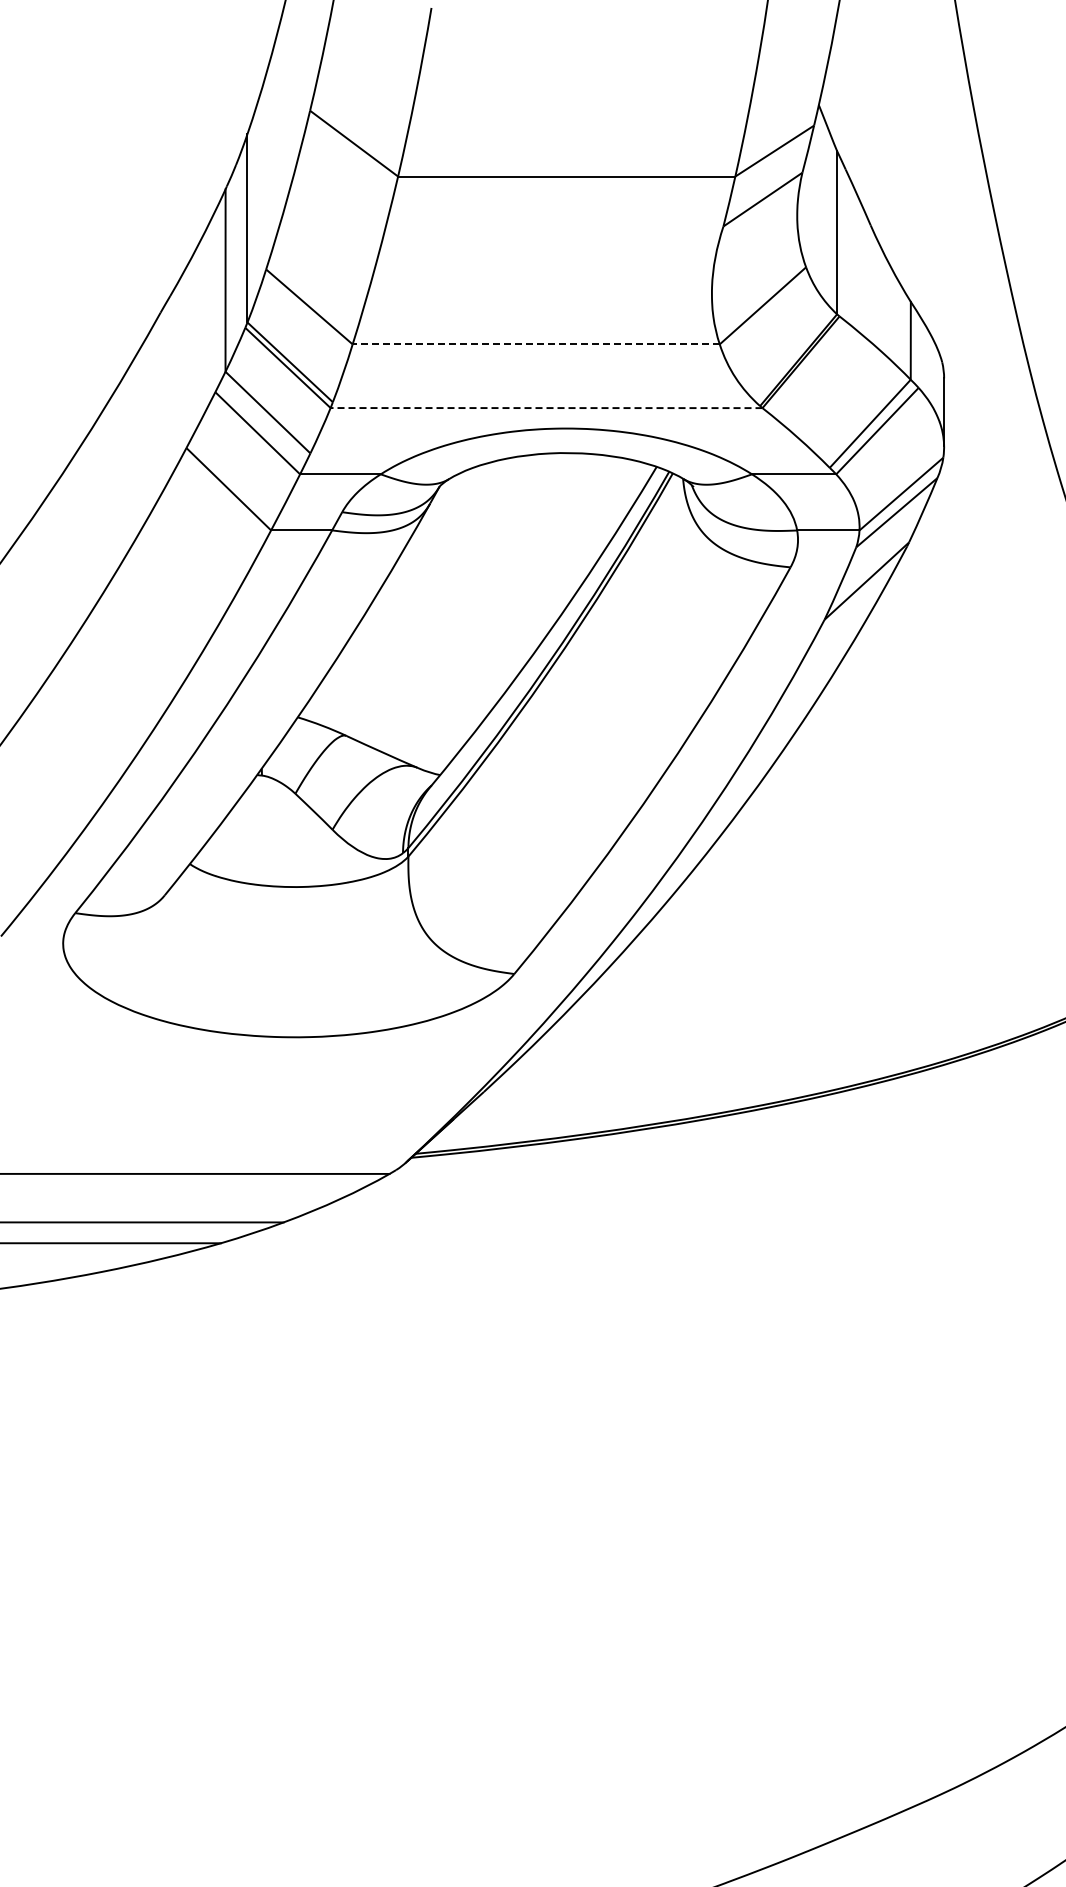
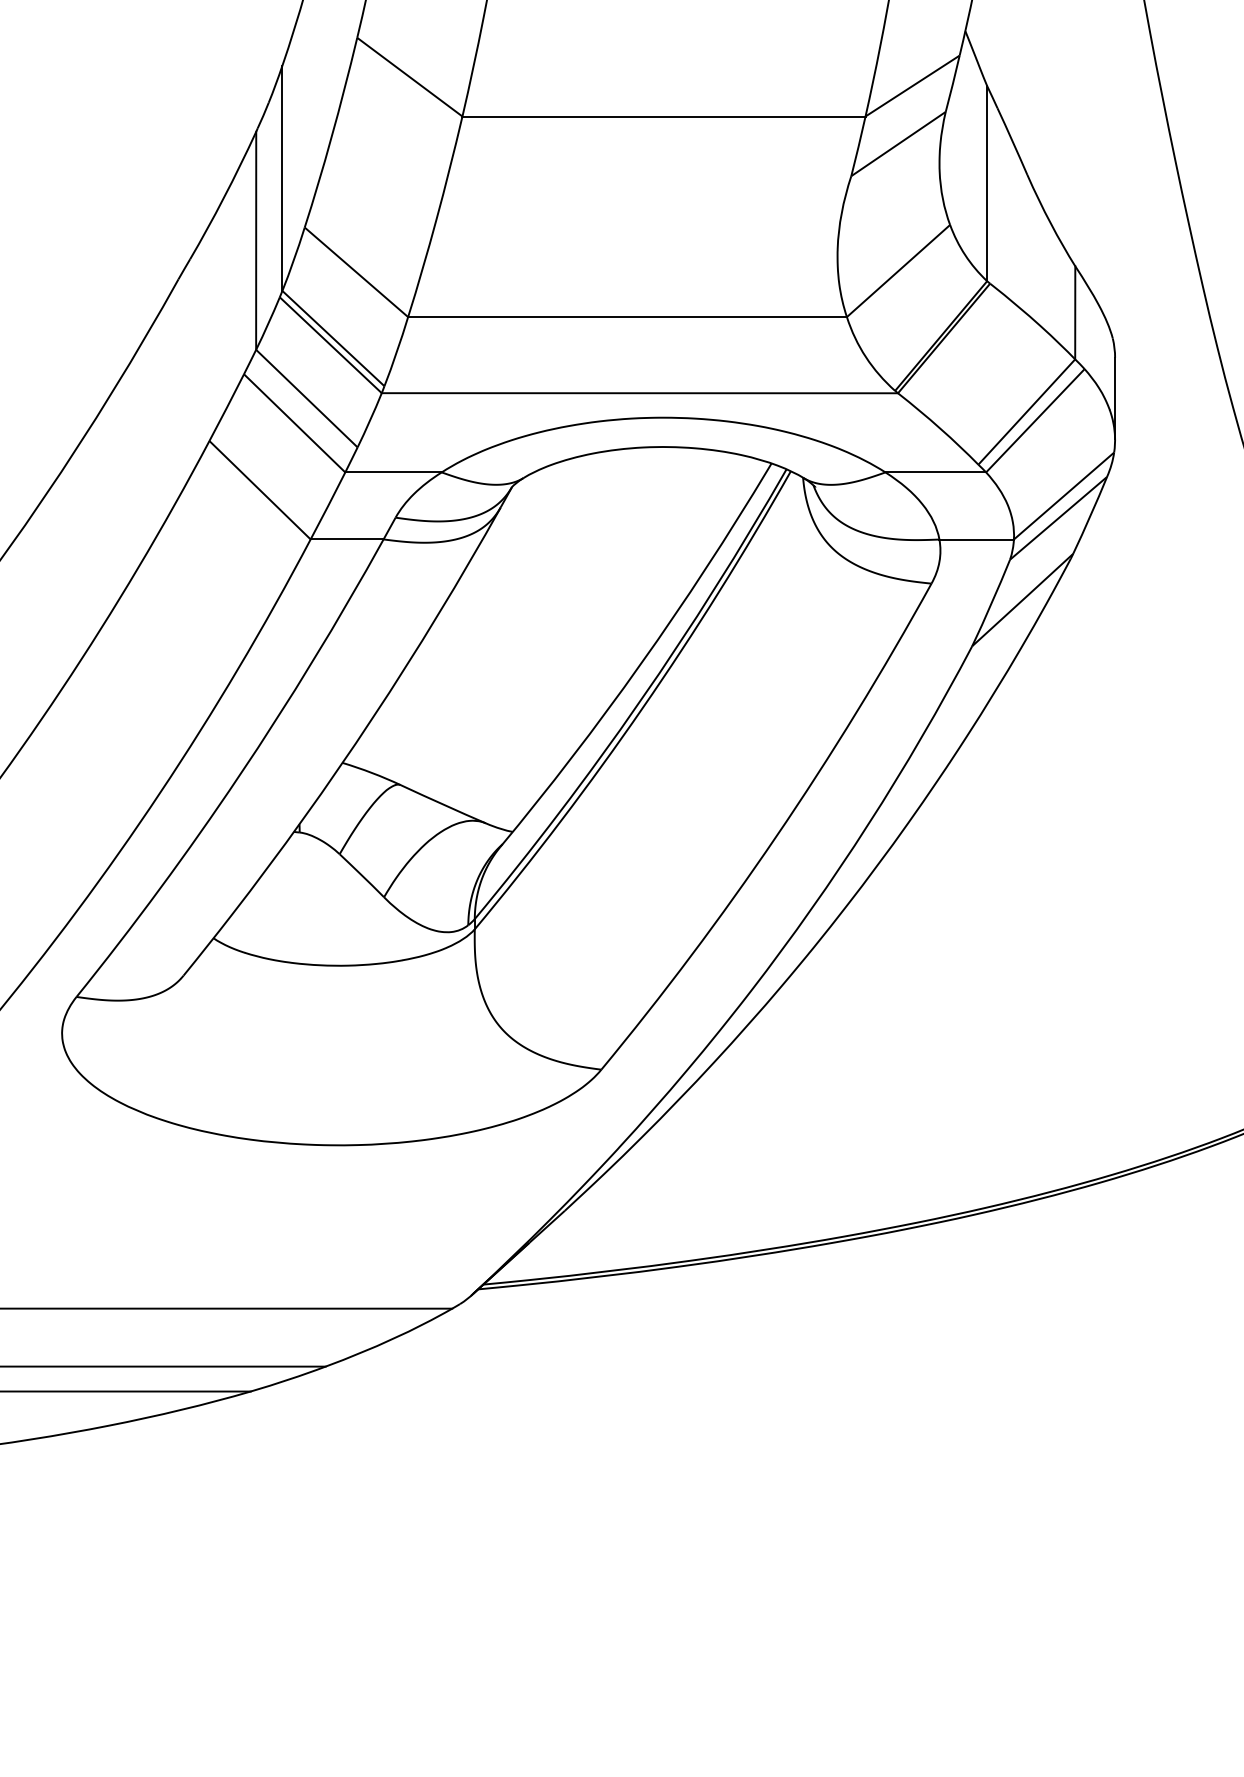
line: (536, 344) -> (627, 317), dashed -> solid
line: (546, 408) -> (639, 393), dashed -> solid

